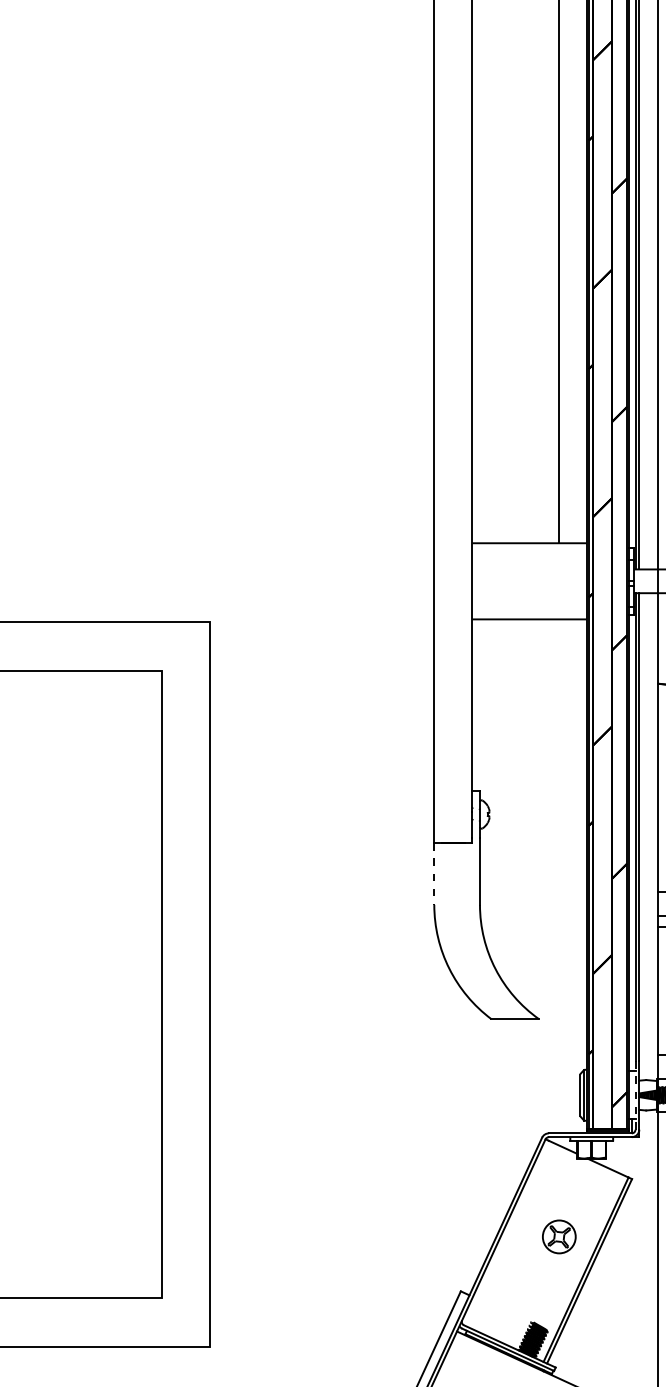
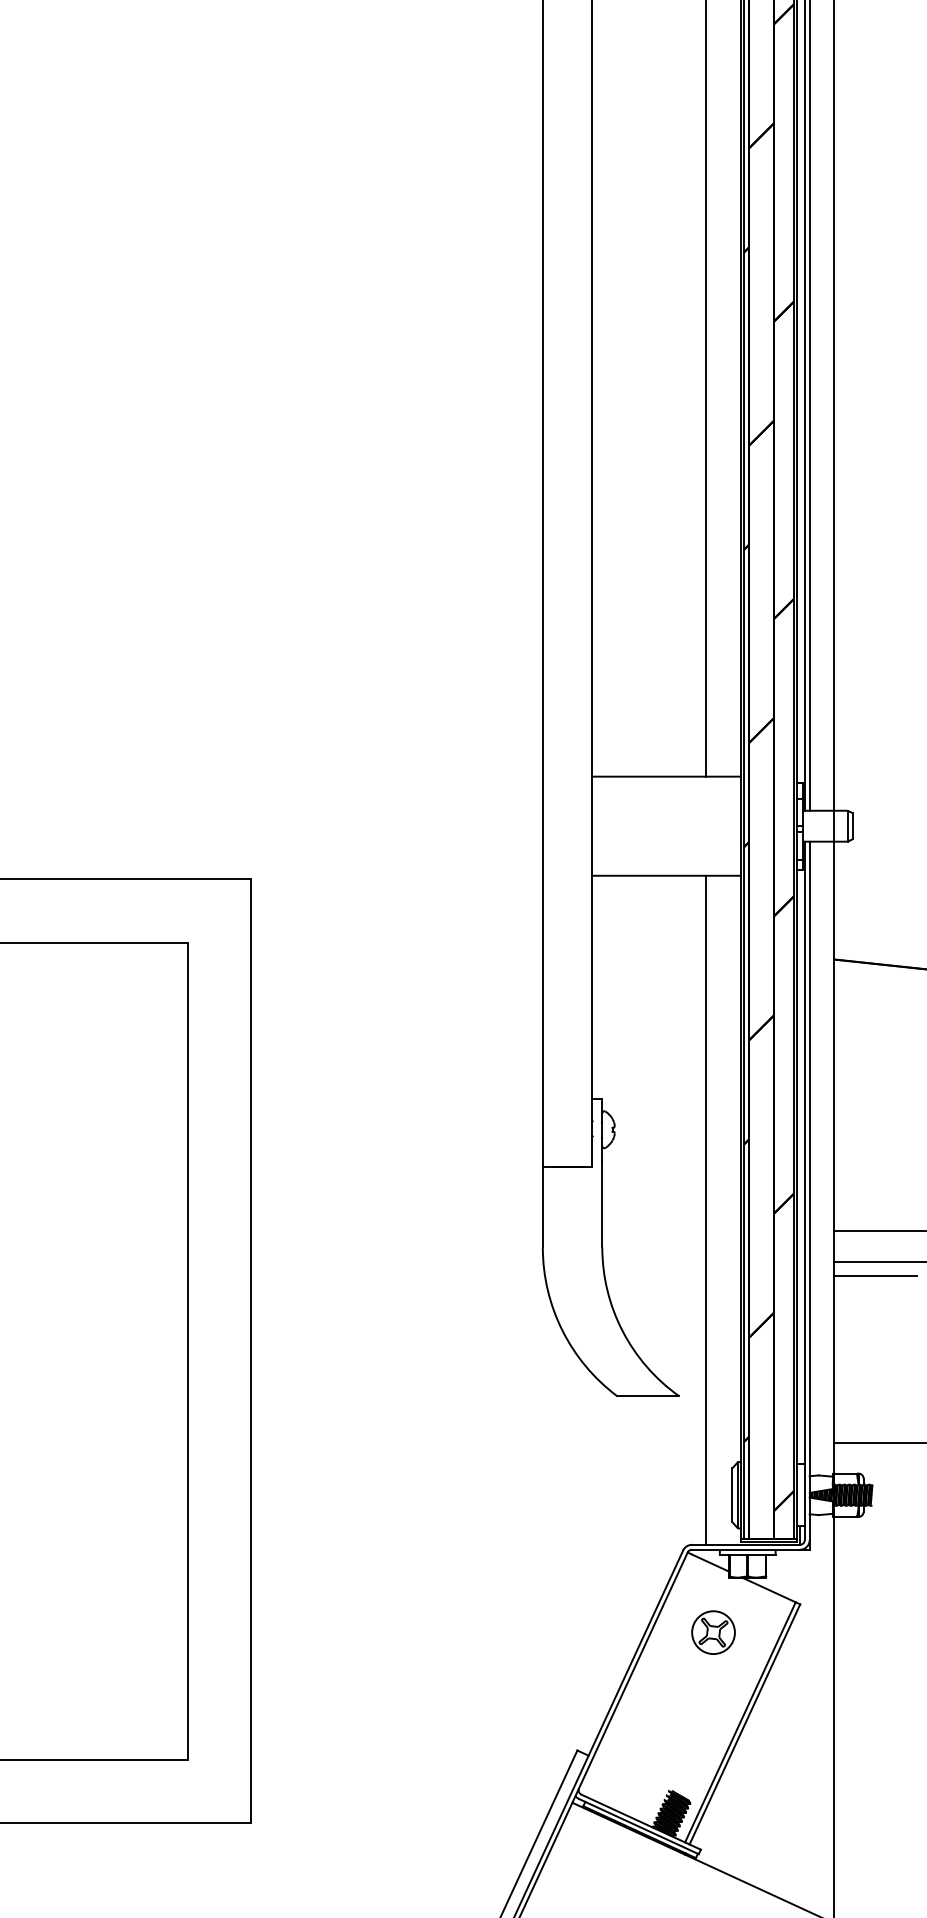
line: (434, 874) -> (542, 1207), dashed -> solid
line: (559, 875) -> (705, 1209), added
line: (635, 1095) -> (804, 1495), dashed -> solid
part: (559, 1236) -> (713, 1632), moved

